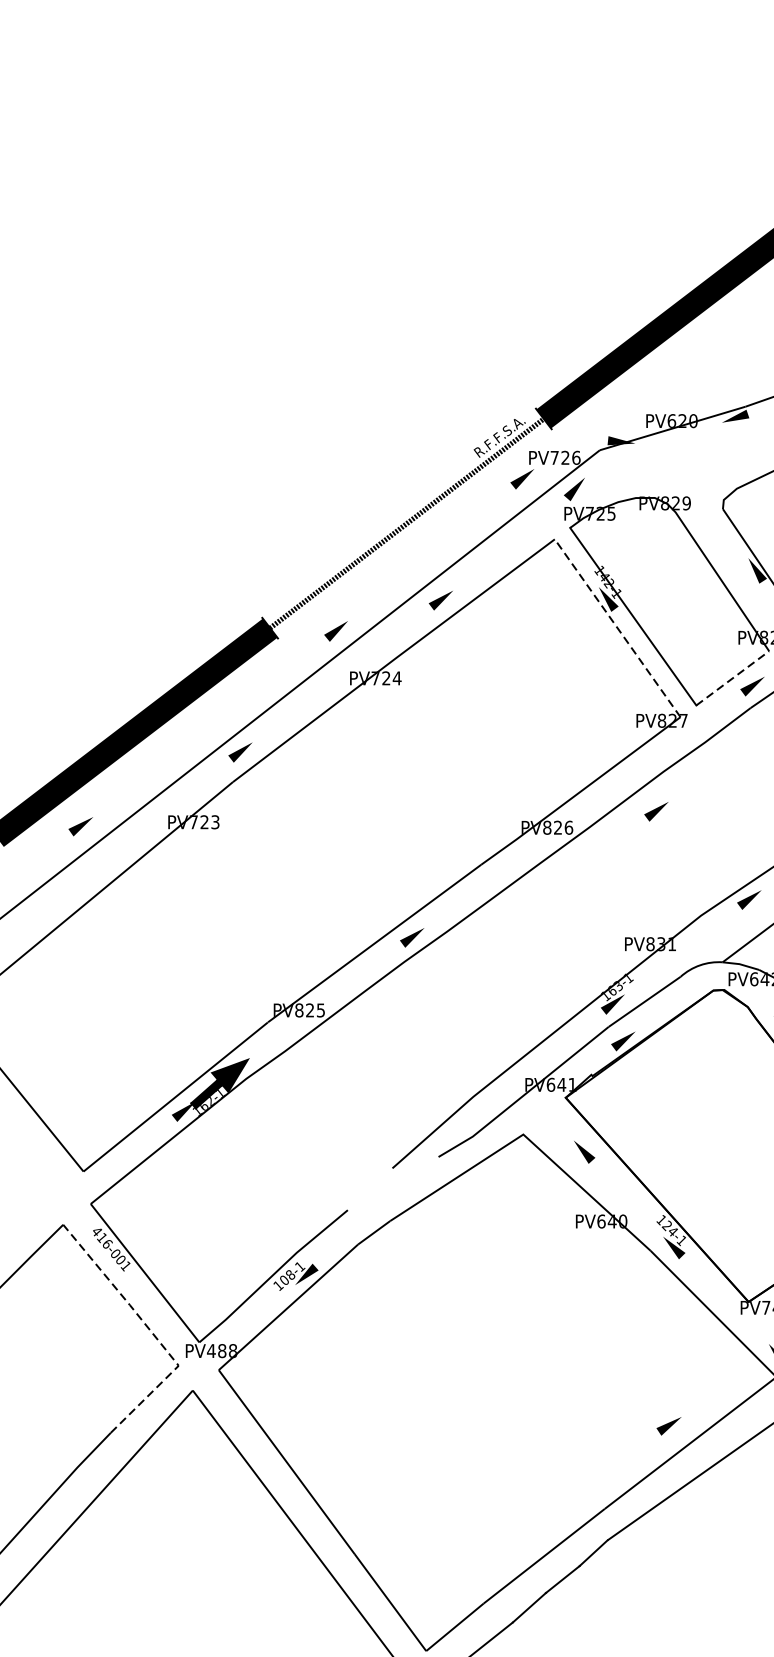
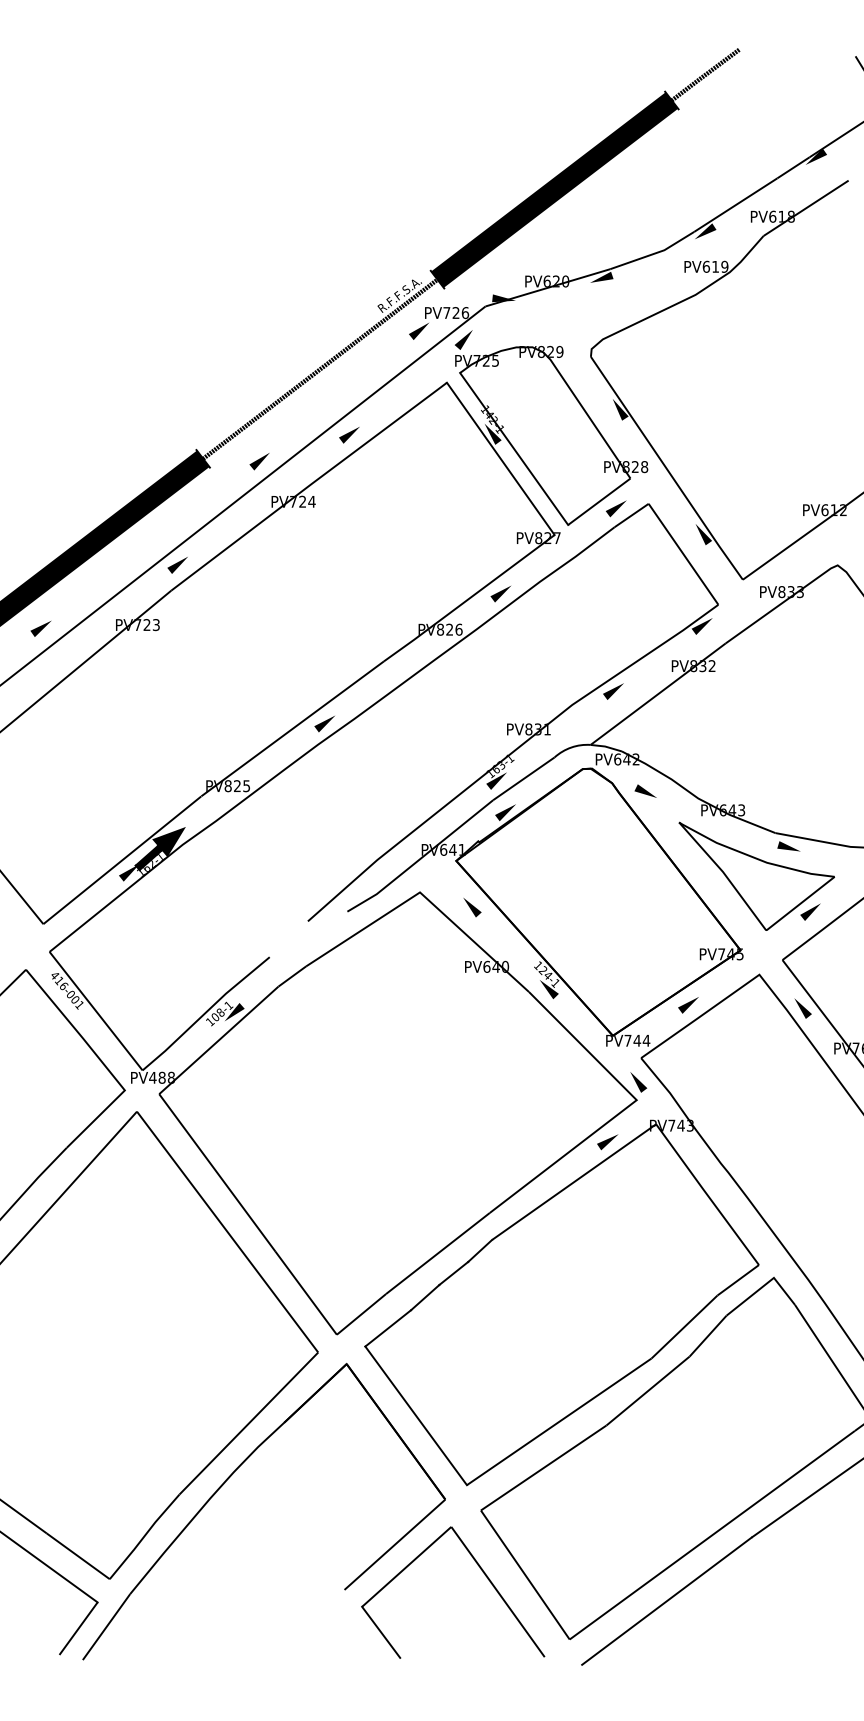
line: (617, 627) -> (500, 458), dashed -> solid
line: (732, 678) -> (599, 501), dashed -> solid
part: (655, 812) -> (500, 594), moved
line: (151, 1331) -> (101, 1061), dashed -> solid
part: (668, 1426) -> (607, 1142), moved

